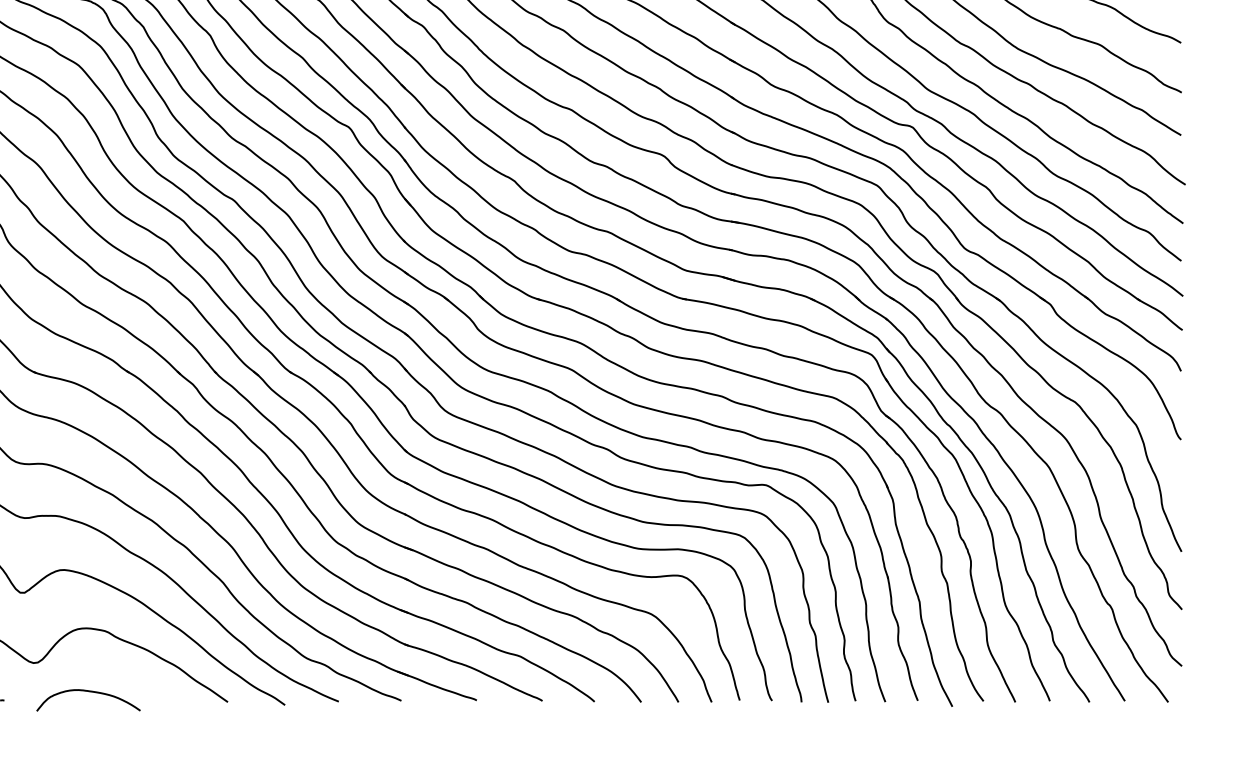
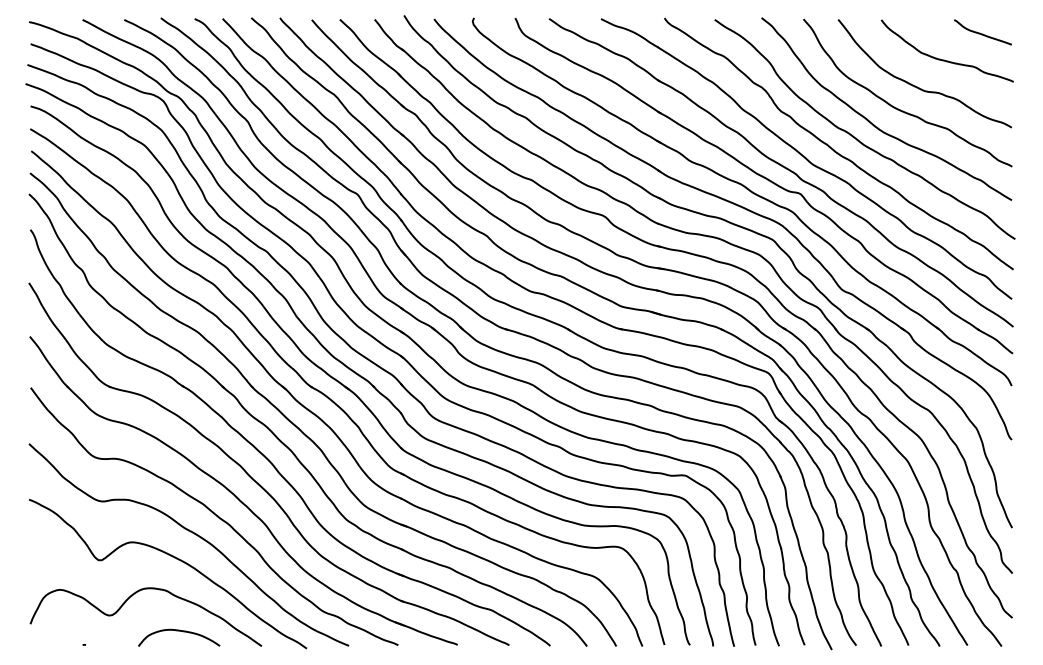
curve: (88, 692) -> (179, 631), moved

